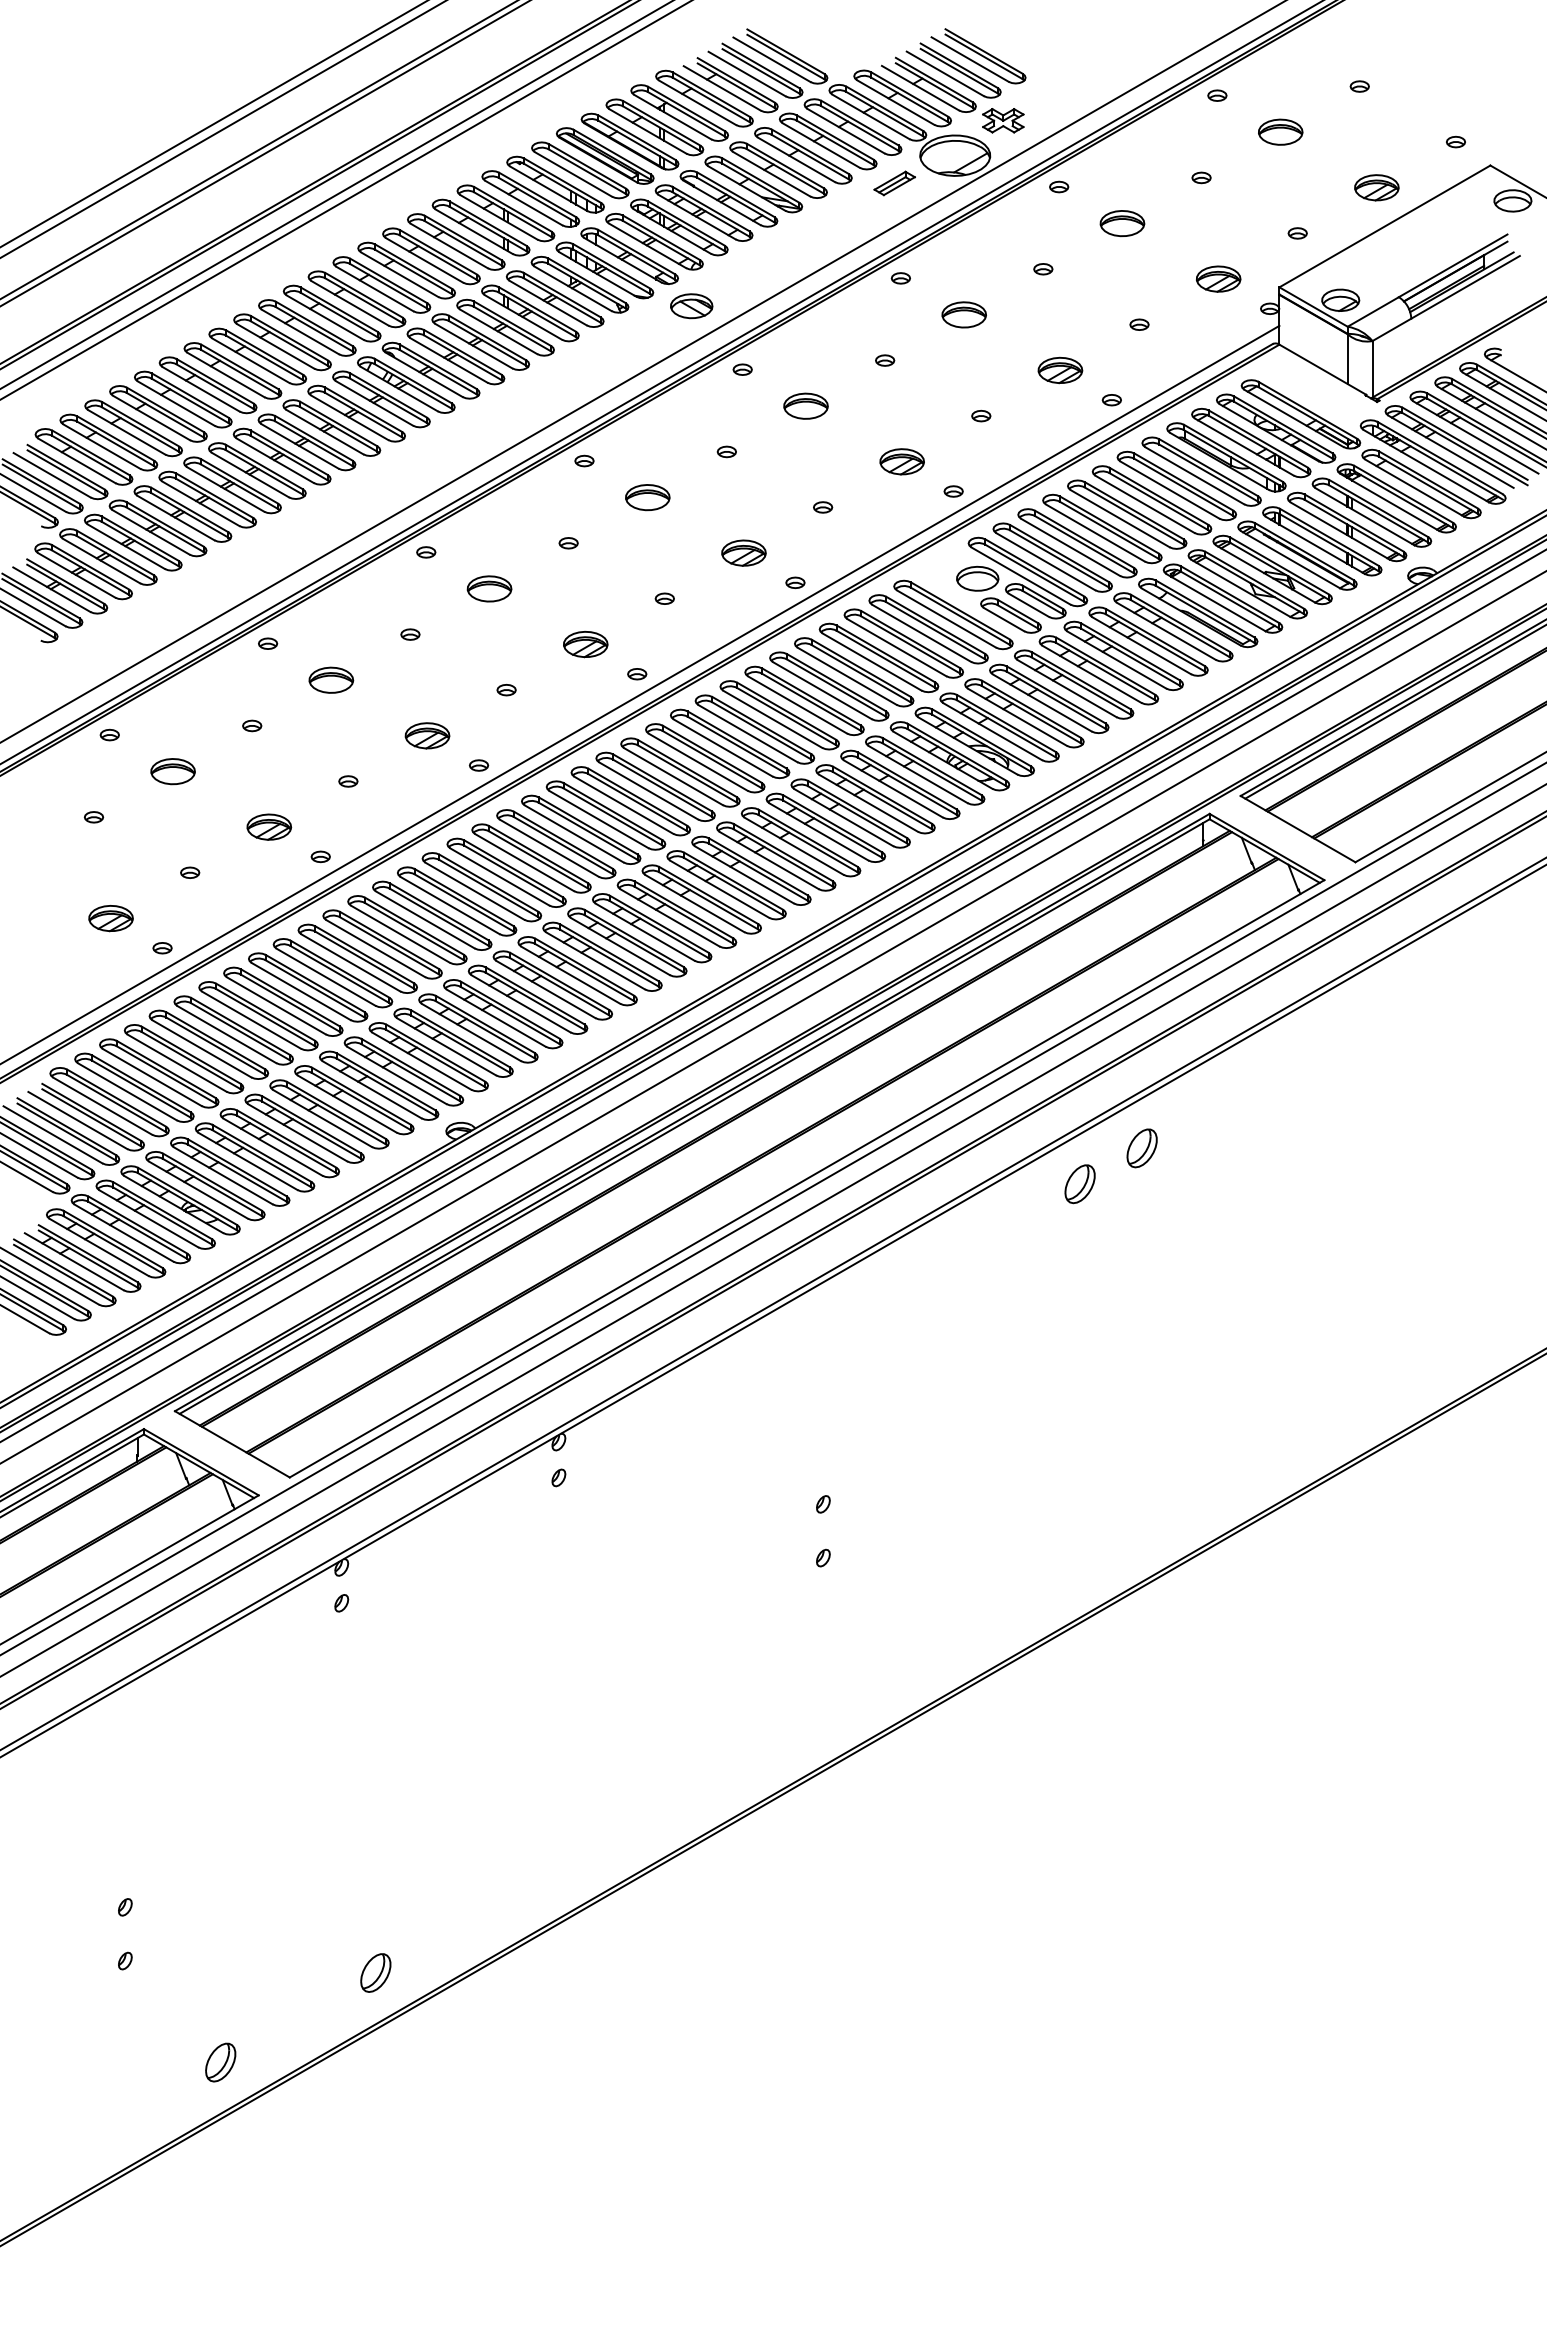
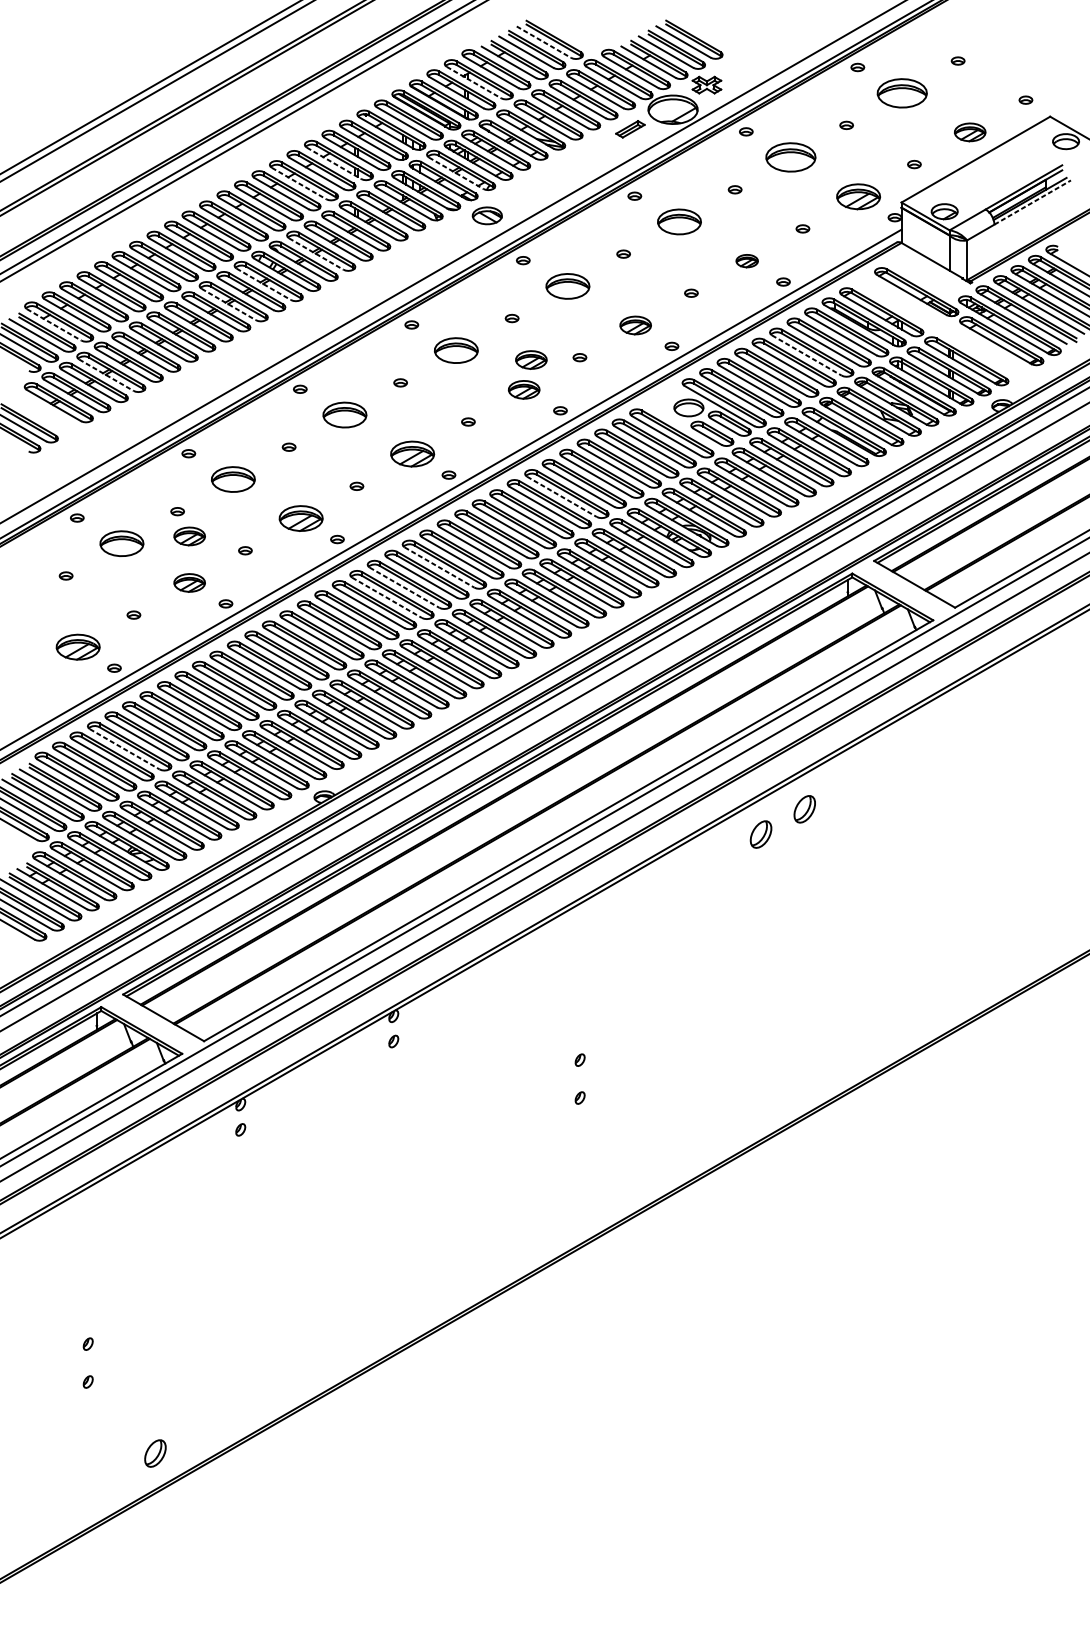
line: (772, 59) -> (544, 41), solid -> dashed
line: (672, 117) -> (473, 82), solid -> dashed
part: (1280, 131) -> (902, 92), size x1.6
part: (1122, 223) -> (790, 157), size x1.6
line: (474, 231) -> (334, 163), solid -> dashed
line: (647, 245) -> (456, 173), solid -> dashed
line: (424, 260) -> (299, 183), solid -> dashed
part: (1218, 278) -> (858, 196), size x1.4
line: (1465, 287) -> (1032, 202), solid -> dashed
part: (963, 314) -> (678, 221), size x1.4
line: (448, 360) -> (315, 254), solid -> dashed
part: (1060, 370) -> (747, 261), size x0.7
line: (374, 403) -> (263, 284), solid -> dashed
part: (805, 405) -> (567, 285), size x1.4
line: (324, 432) -> (228, 304), solid -> dashed
line: (77, 460) -> (54, 324), solid -> dashed
part: (1336, 463) -> (941, 326), removed
part: (647, 497) -> (456, 350), size x1.4
line: (1145, 504) -> (807, 355), solid -> dashed
part: (753, 510) -> (530, 359), added
line: (151, 532) -> (106, 375), solid -> dashed
part: (60, 586) -> (42, 413), removed
part: (489, 588) -> (344, 414), size x1.4
part: (585, 644) -> (412, 454), size x1.4
part: (331, 679) -> (233, 478), size x1.4
line: (798, 705) -> (562, 497), solid -> dashed
part: (427, 735) -> (301, 518), size x1.4
part: (269, 760) -> (189, 535), added
part: (172, 771) -> (121, 543), size x1.4
line: (624, 805) -> (439, 567), solid -> dashed
line: (574, 834) -> (404, 588), solid -> dashed
line: (549, 848) -> (387, 597), solid -> dashed
part: (110, 918) -> (77, 647), size x1.4
line: (177, 1063) -> (124, 749), solid -> dashed
part: (375, 1972) -> (264, 1390), removed

